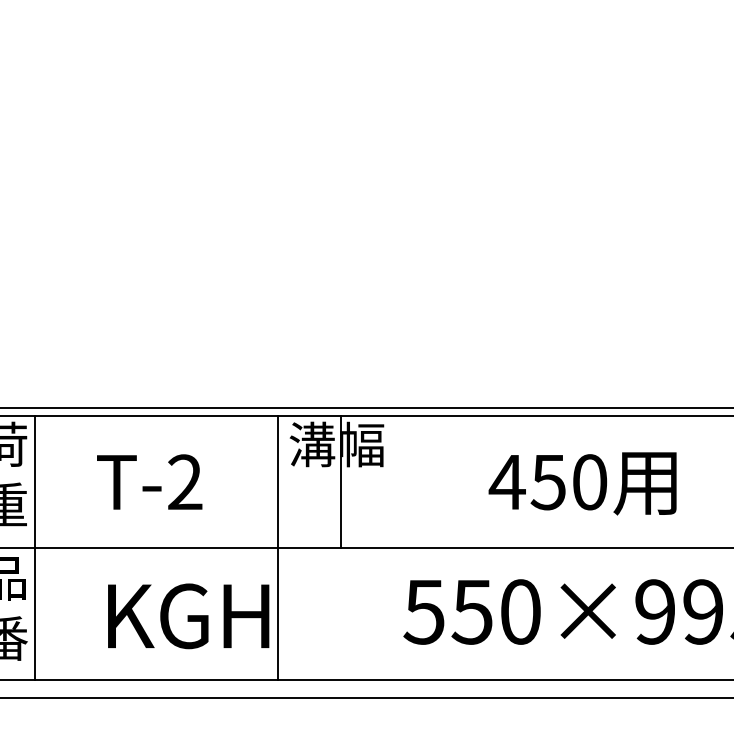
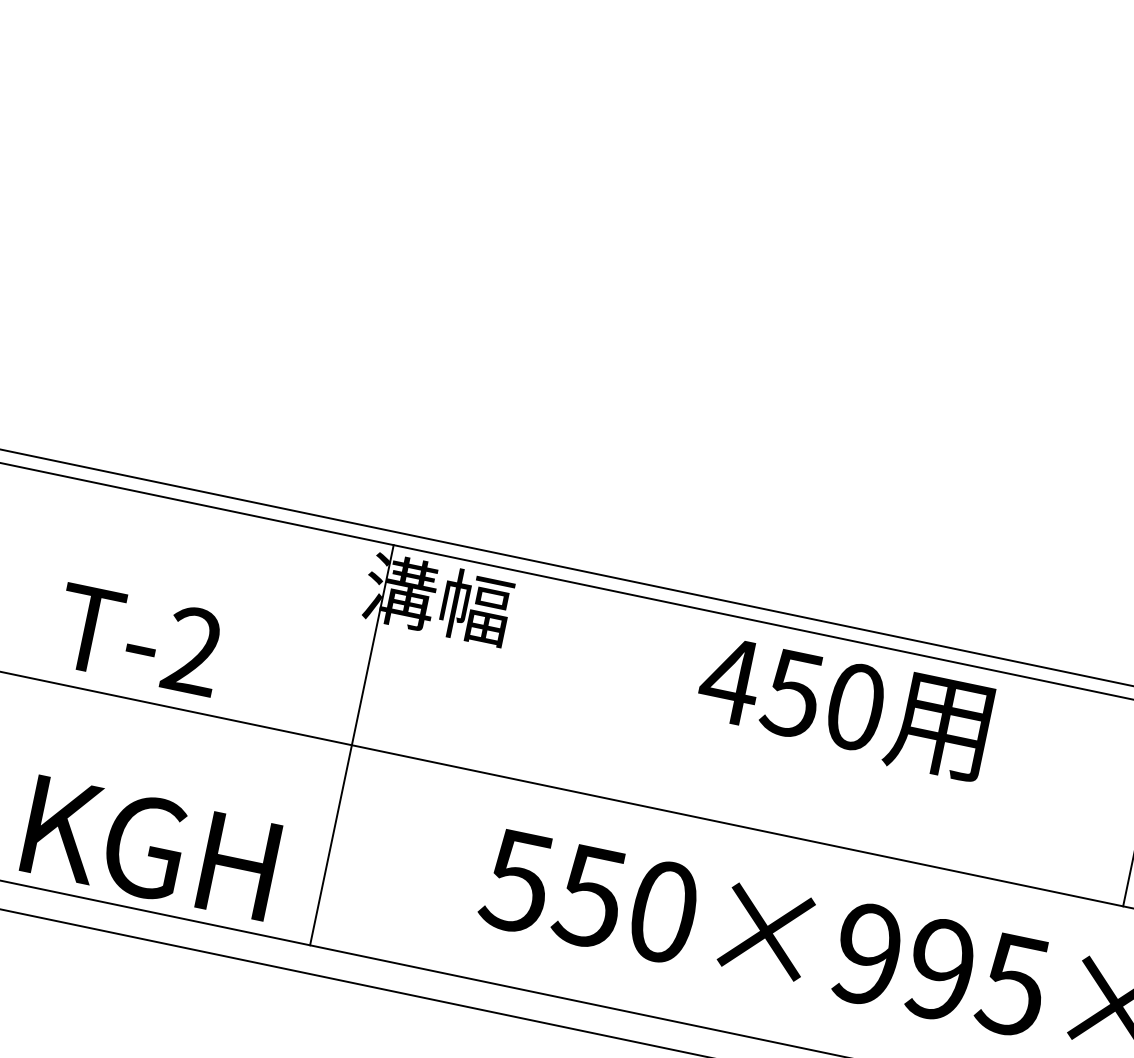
text: (149, 481) -> (139, 638), moved
line: (341, 481) -> (433, 657), removed
text: (582, 483) -> (843, 706), moved
line: (277, 547) -> (351, 744), moved
text: (188, 616) -> (150, 848), moved

